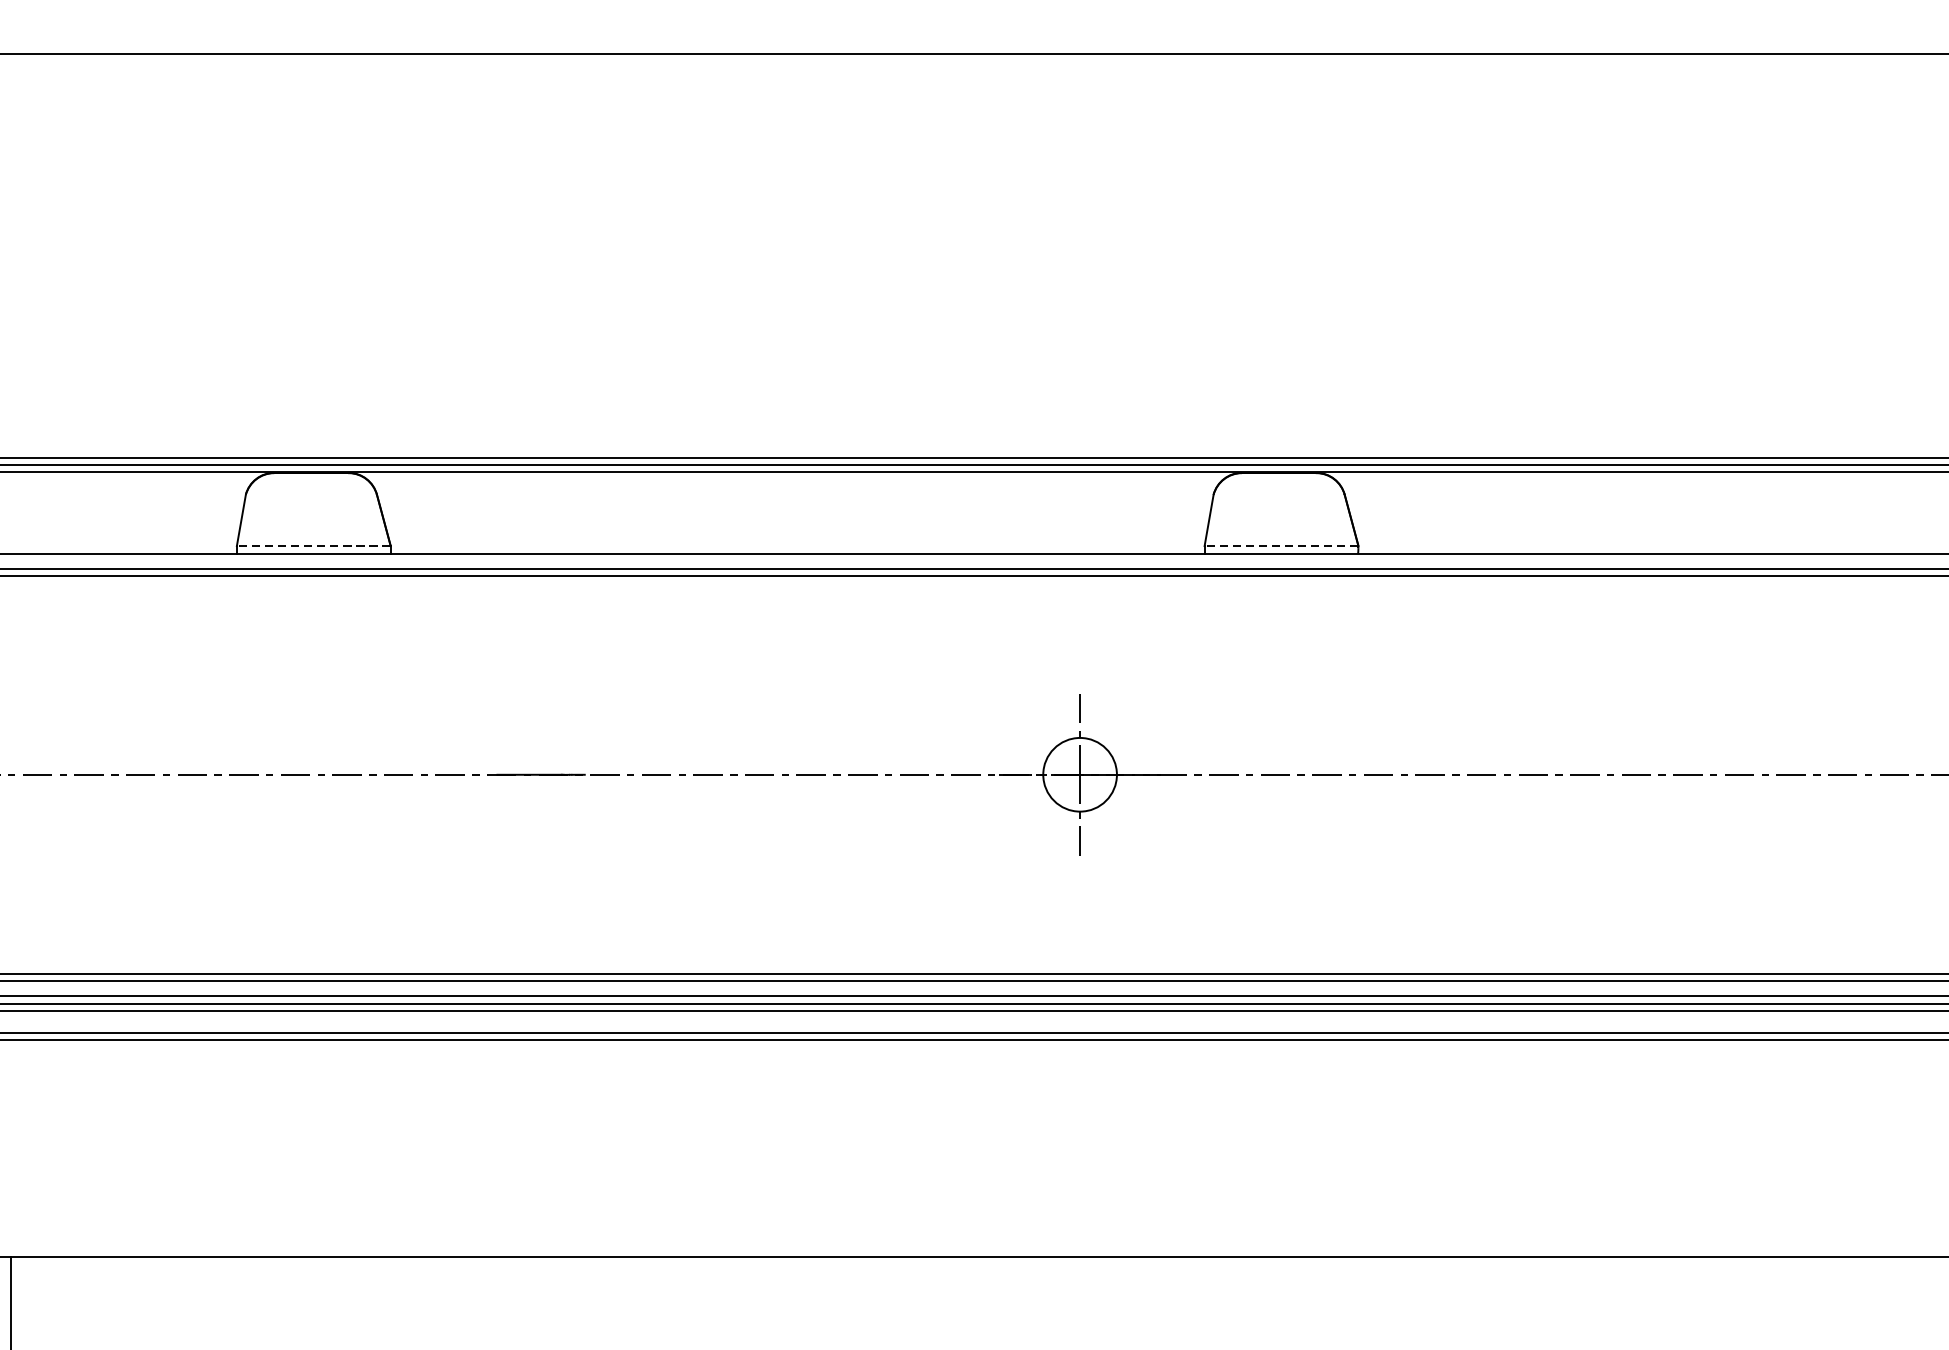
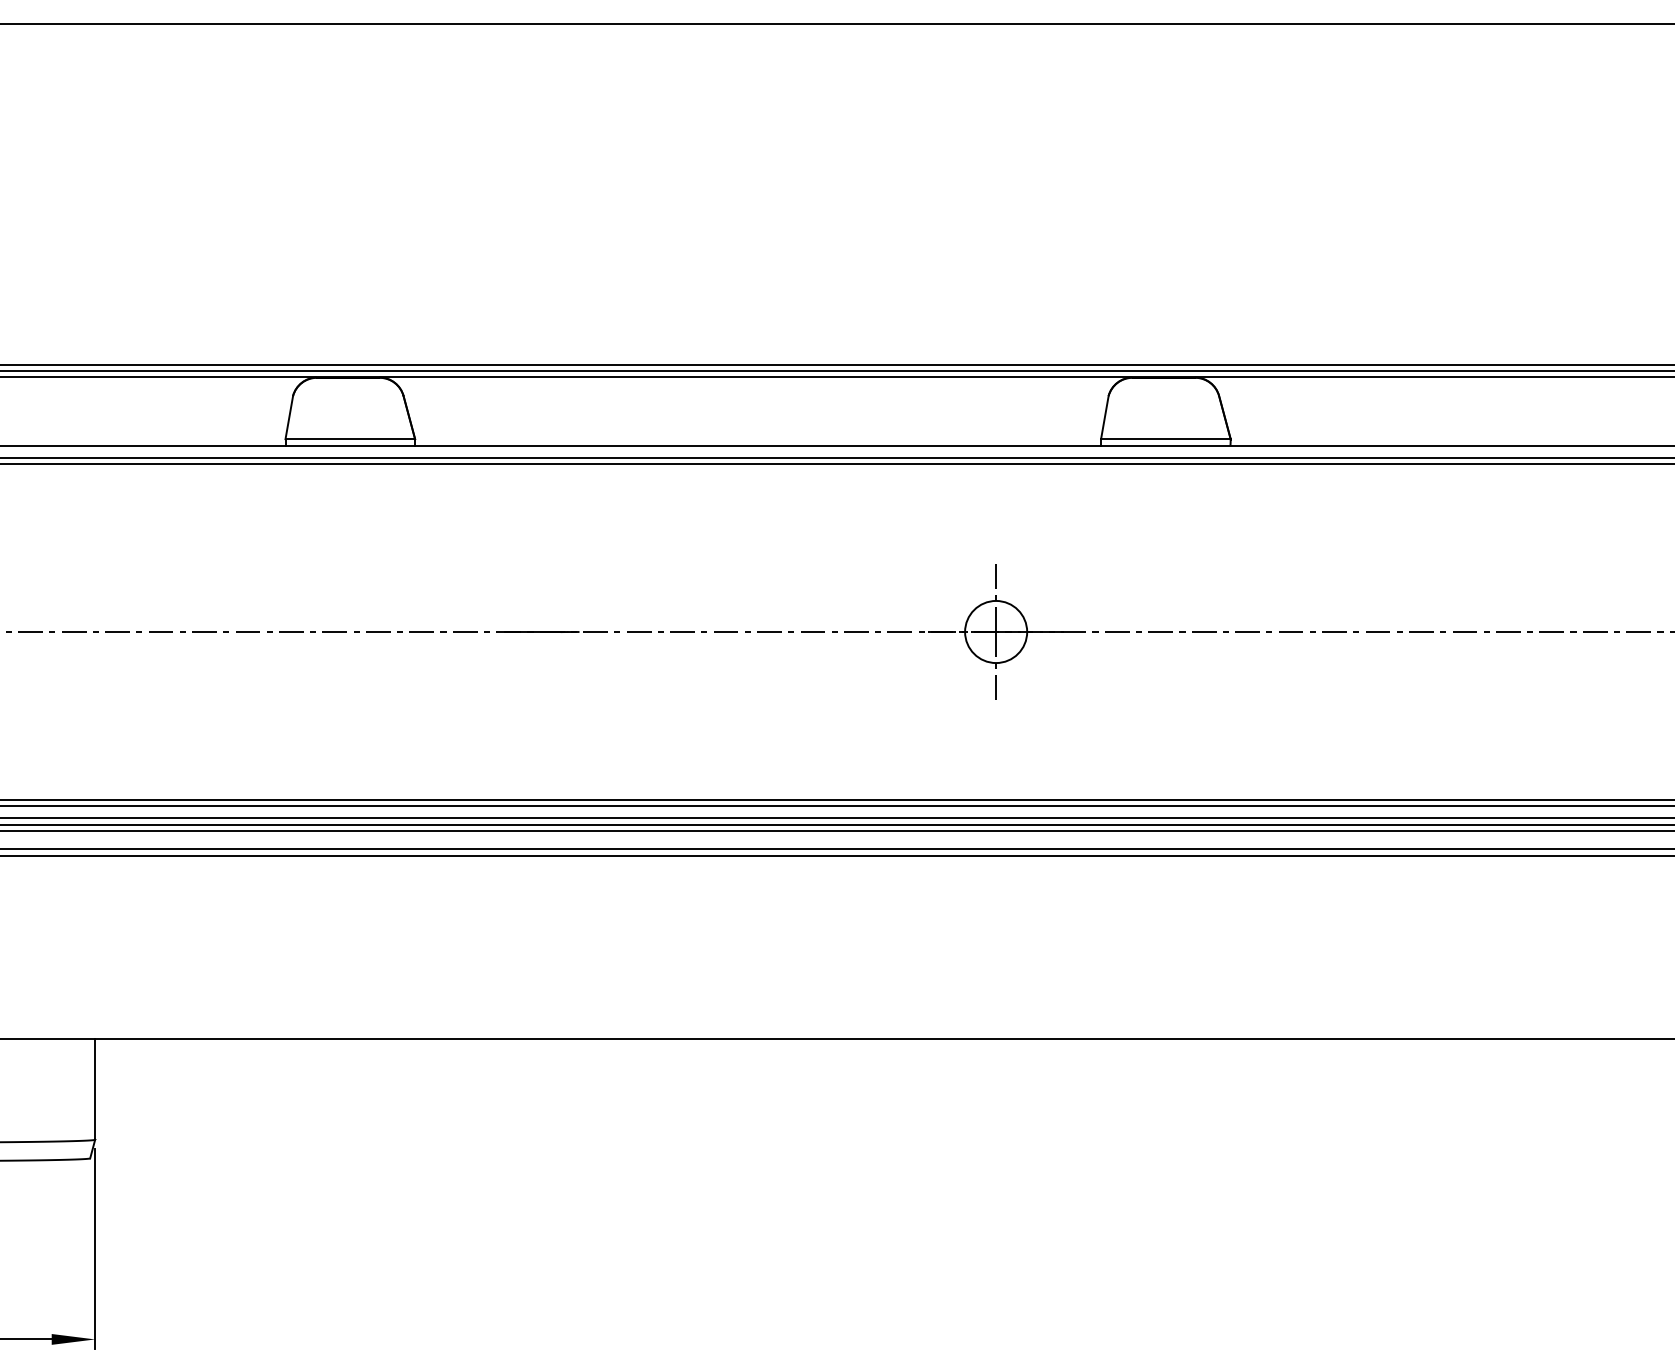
line: (314, 546) -> (350, 439), dashed -> solid
line: (1281, 546) -> (1165, 439), dashed -> solid

